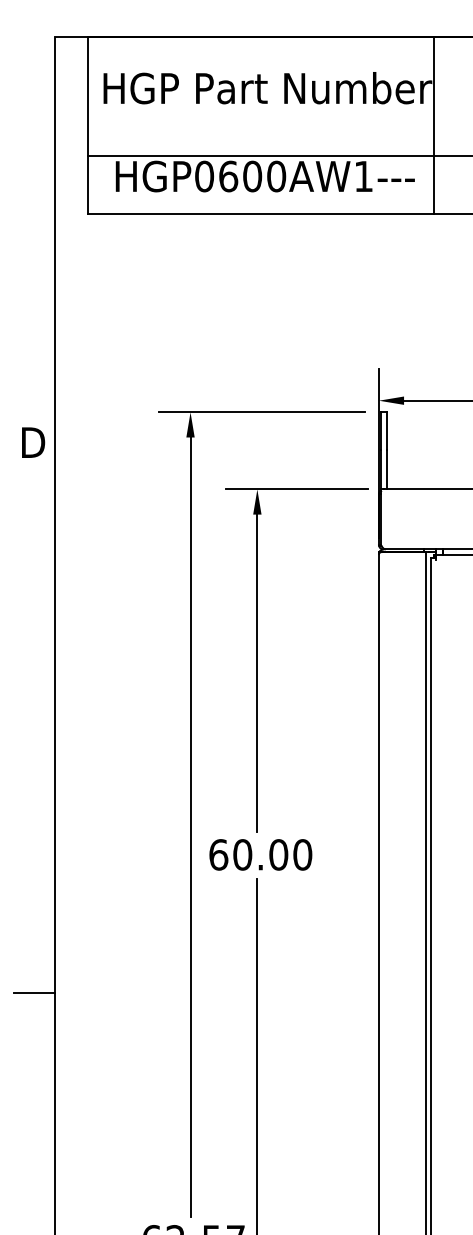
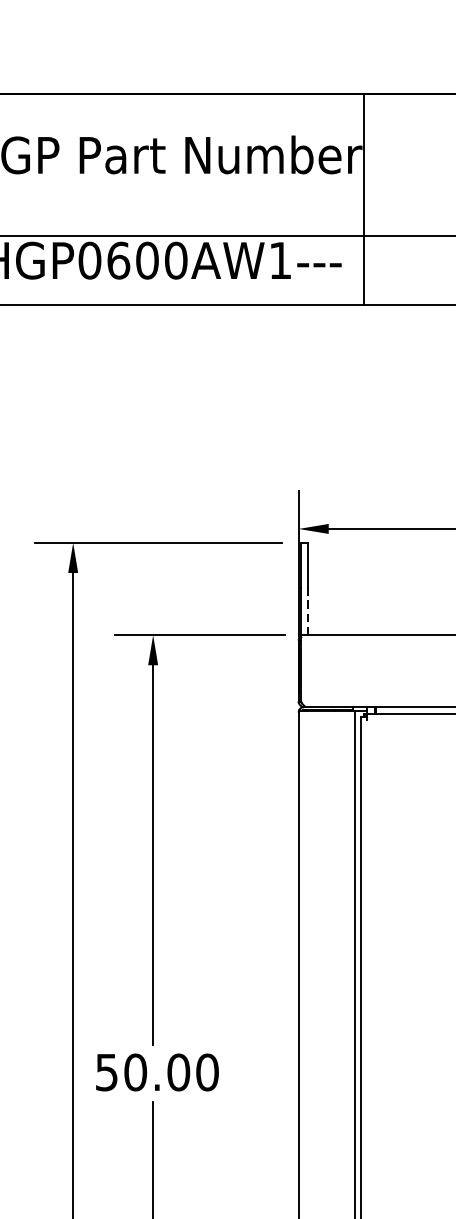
line: (386, 469) -> (307, 611), solid -> dashed
text: (218, 854) -> (106, 1072), 60.00 -> 50.00

